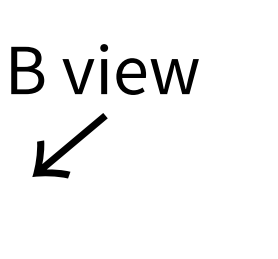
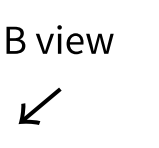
text: (68, 146) -> (39, 106), moved

